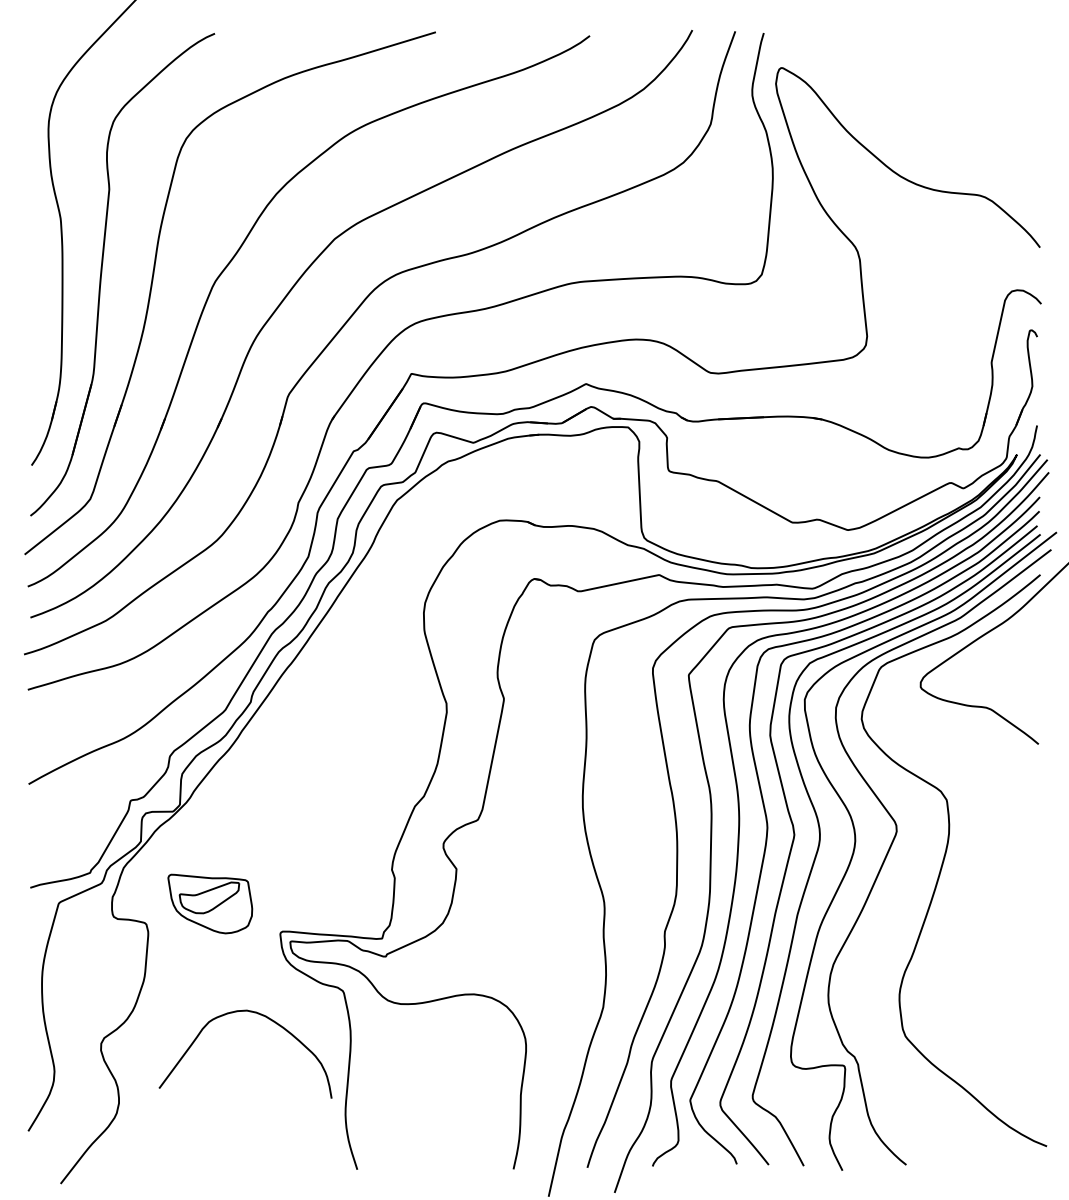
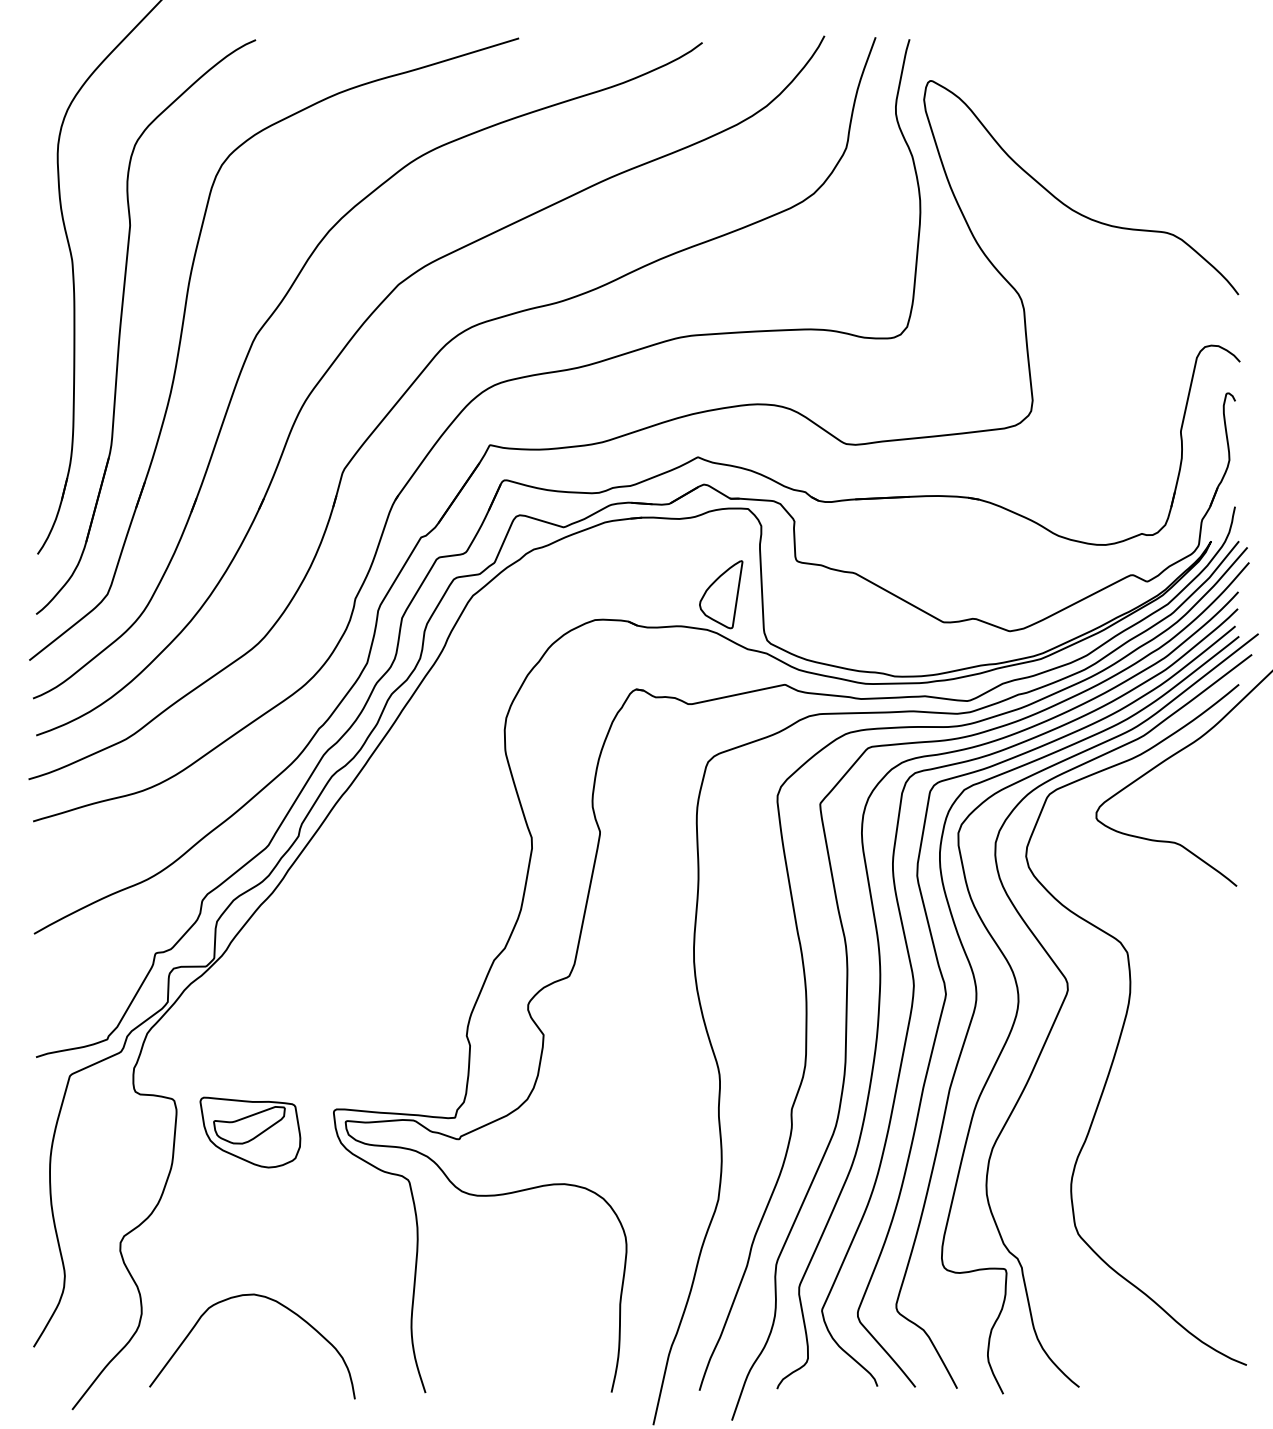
part: (605, 499) -> (721, 594), added
part: (210, 903) -> (250, 1132), moved
curve: (259, 1014) -> (268, 1299), moved

